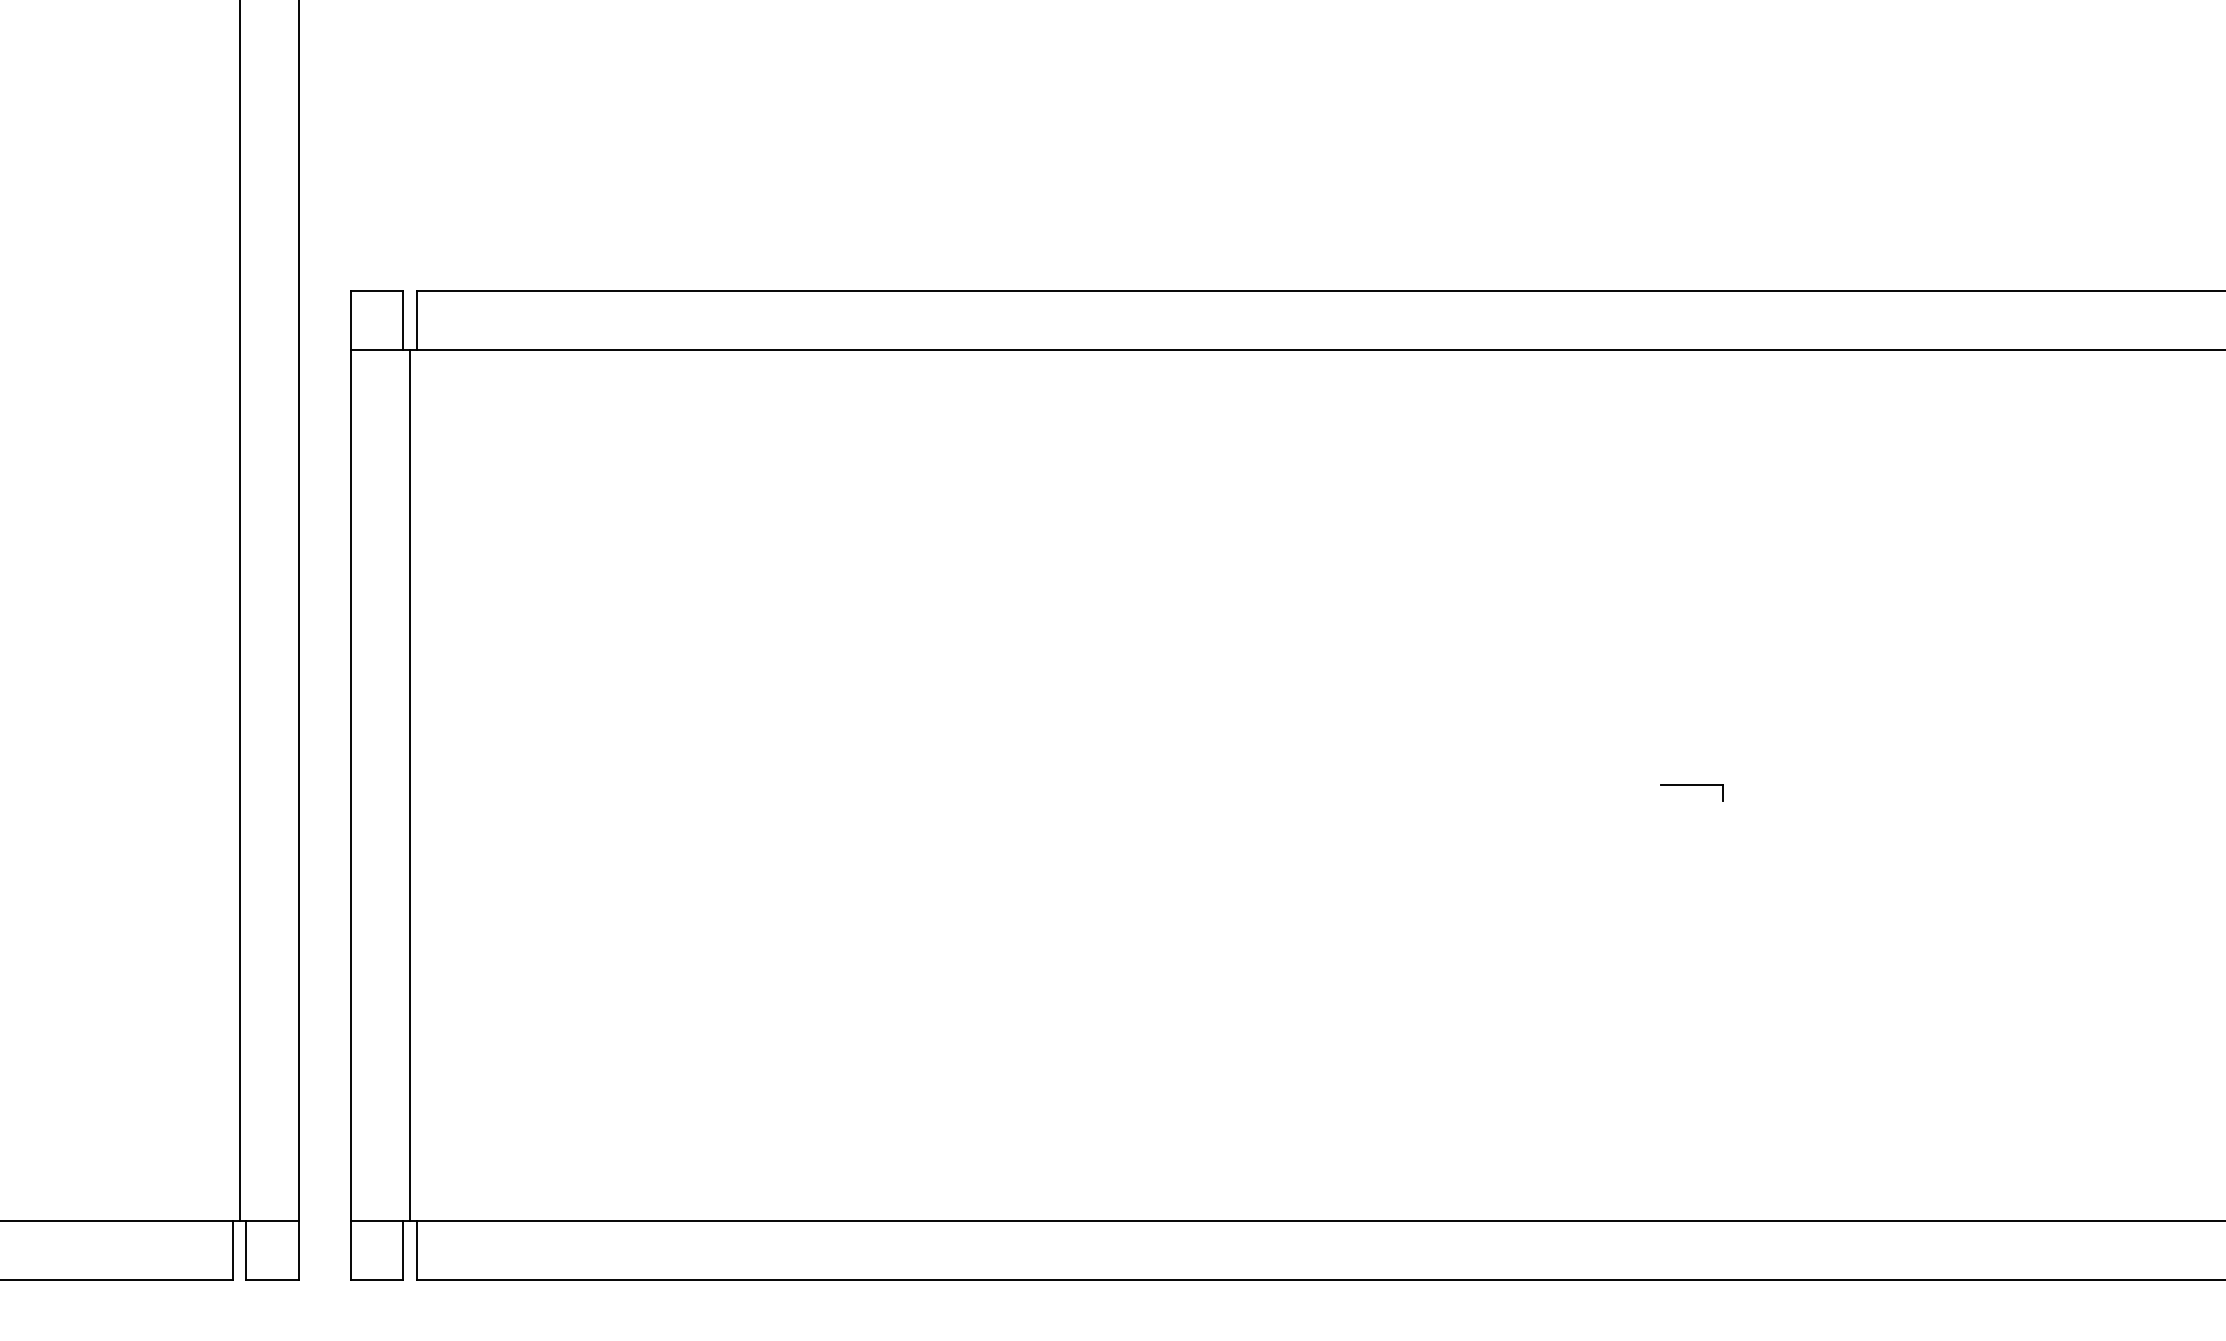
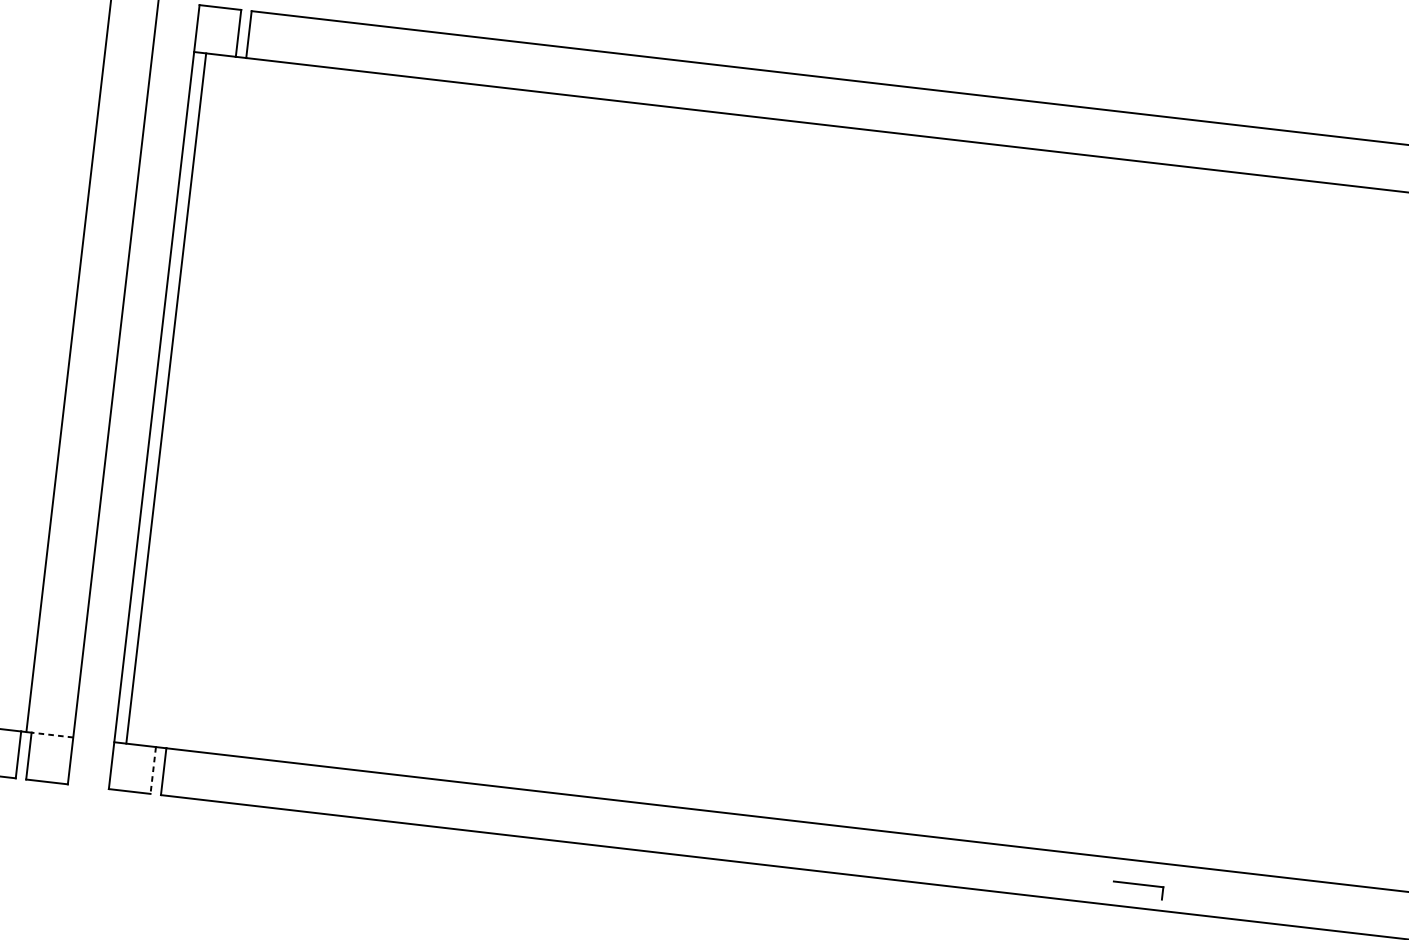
line: (409, 785) -> (165, 398), moved
part: (1691, 785) -> (1138, 884), moved
line: (272, 1221) -> (52, 735), solid -> dashed
line: (403, 1250) -> (153, 770), solid -> dashed

